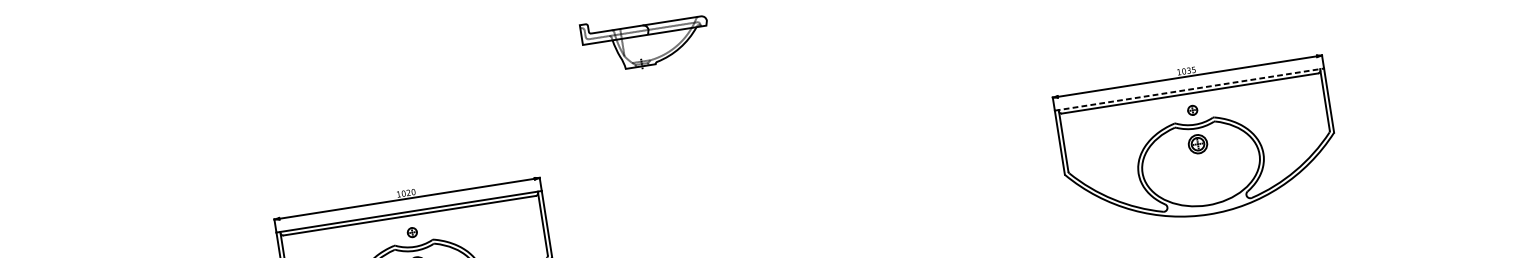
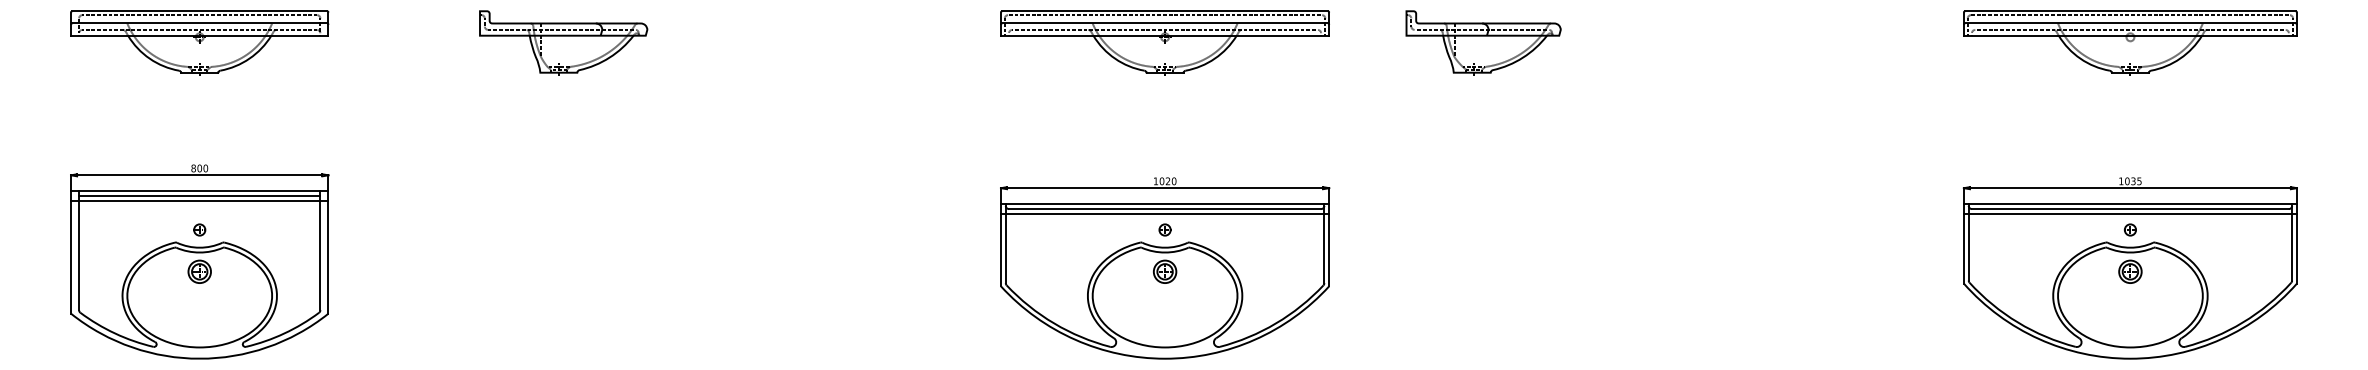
part: (388, 81) -> (1164, 42), added
line: (1189, 89) -> (2130, 204), dashed -> solid
line: (1189, 97) -> (2129, 213), added
line: (409, 219) -> (1164, 213), added

